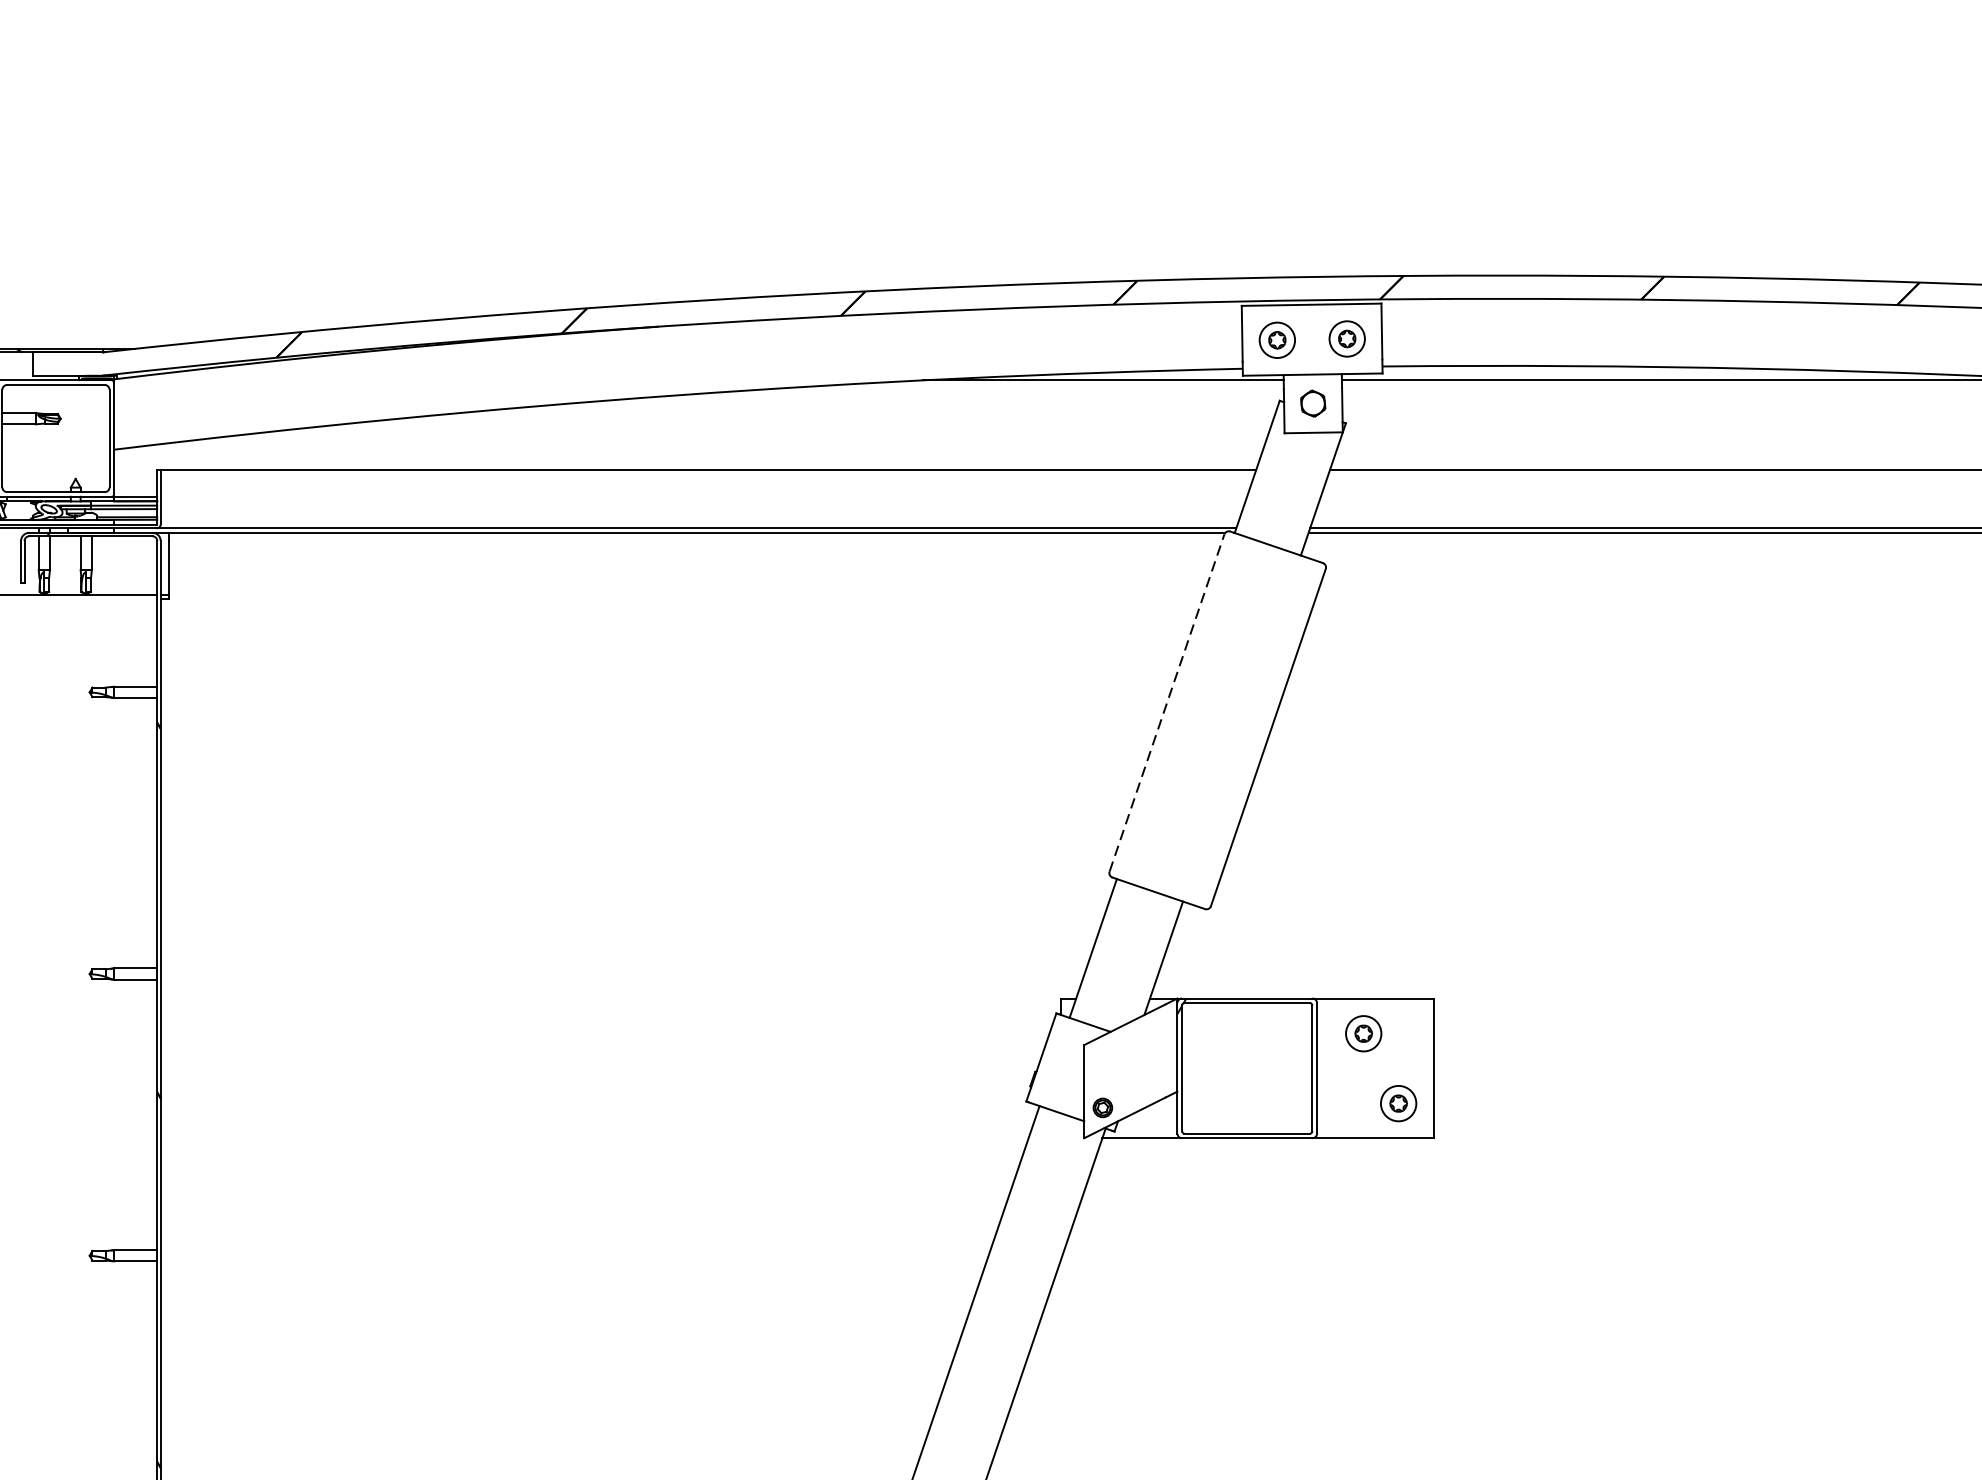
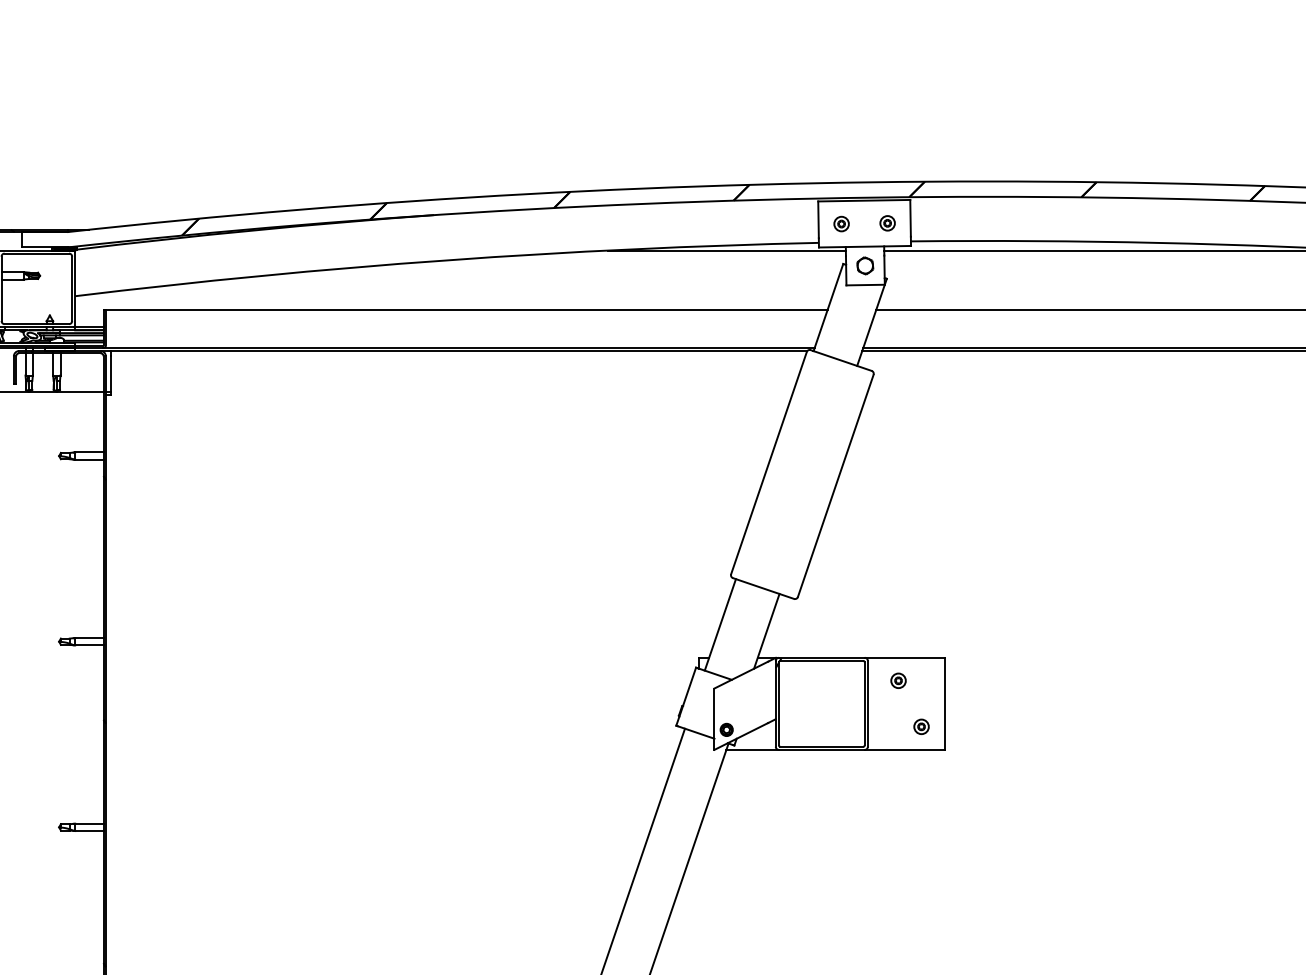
part: (1277, 339) -> (841, 223), size x0.62
part: (1346, 339) -> (887, 223), size x0.62
line: (1167, 702) -> (769, 462), dashed -> solid
part: (1363, 1032) -> (898, 680), size x0.62
part: (1398, 1102) -> (921, 726), size x0.62

